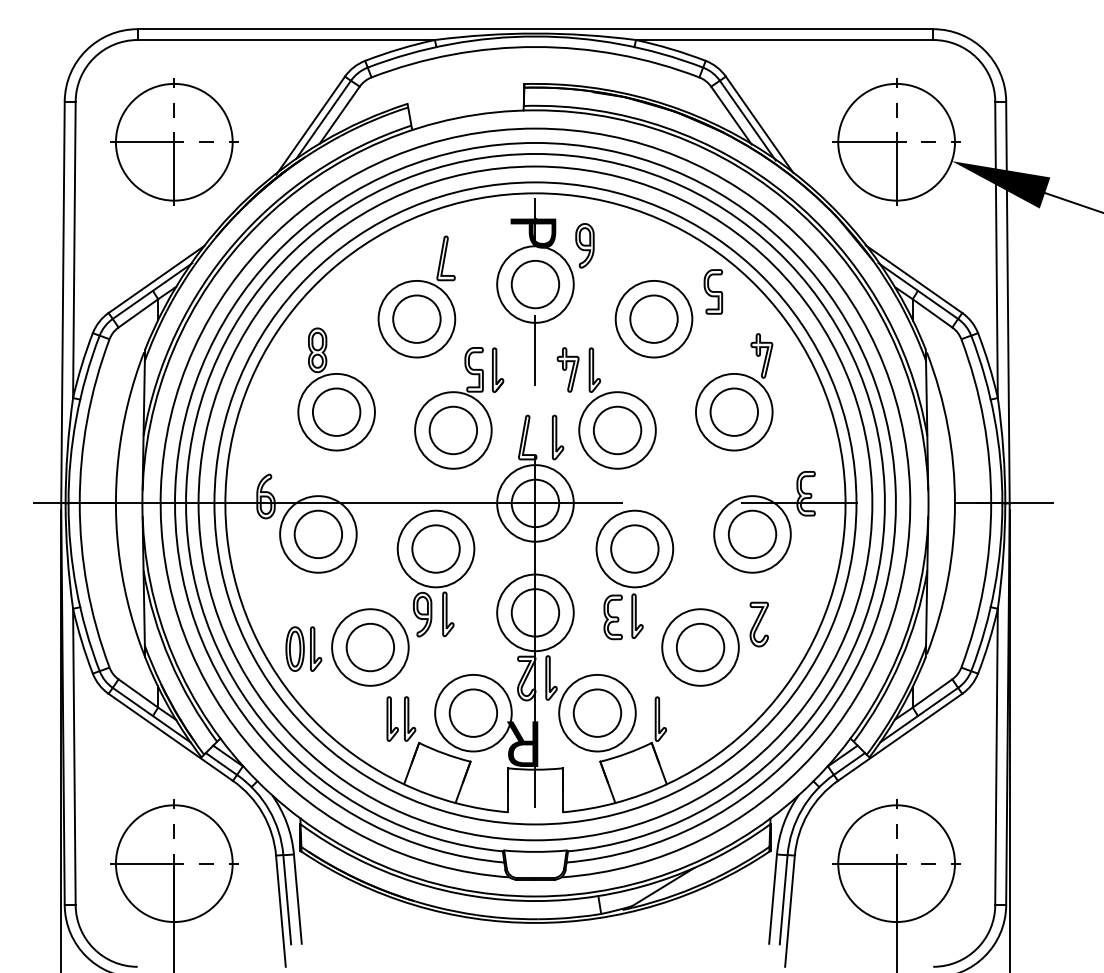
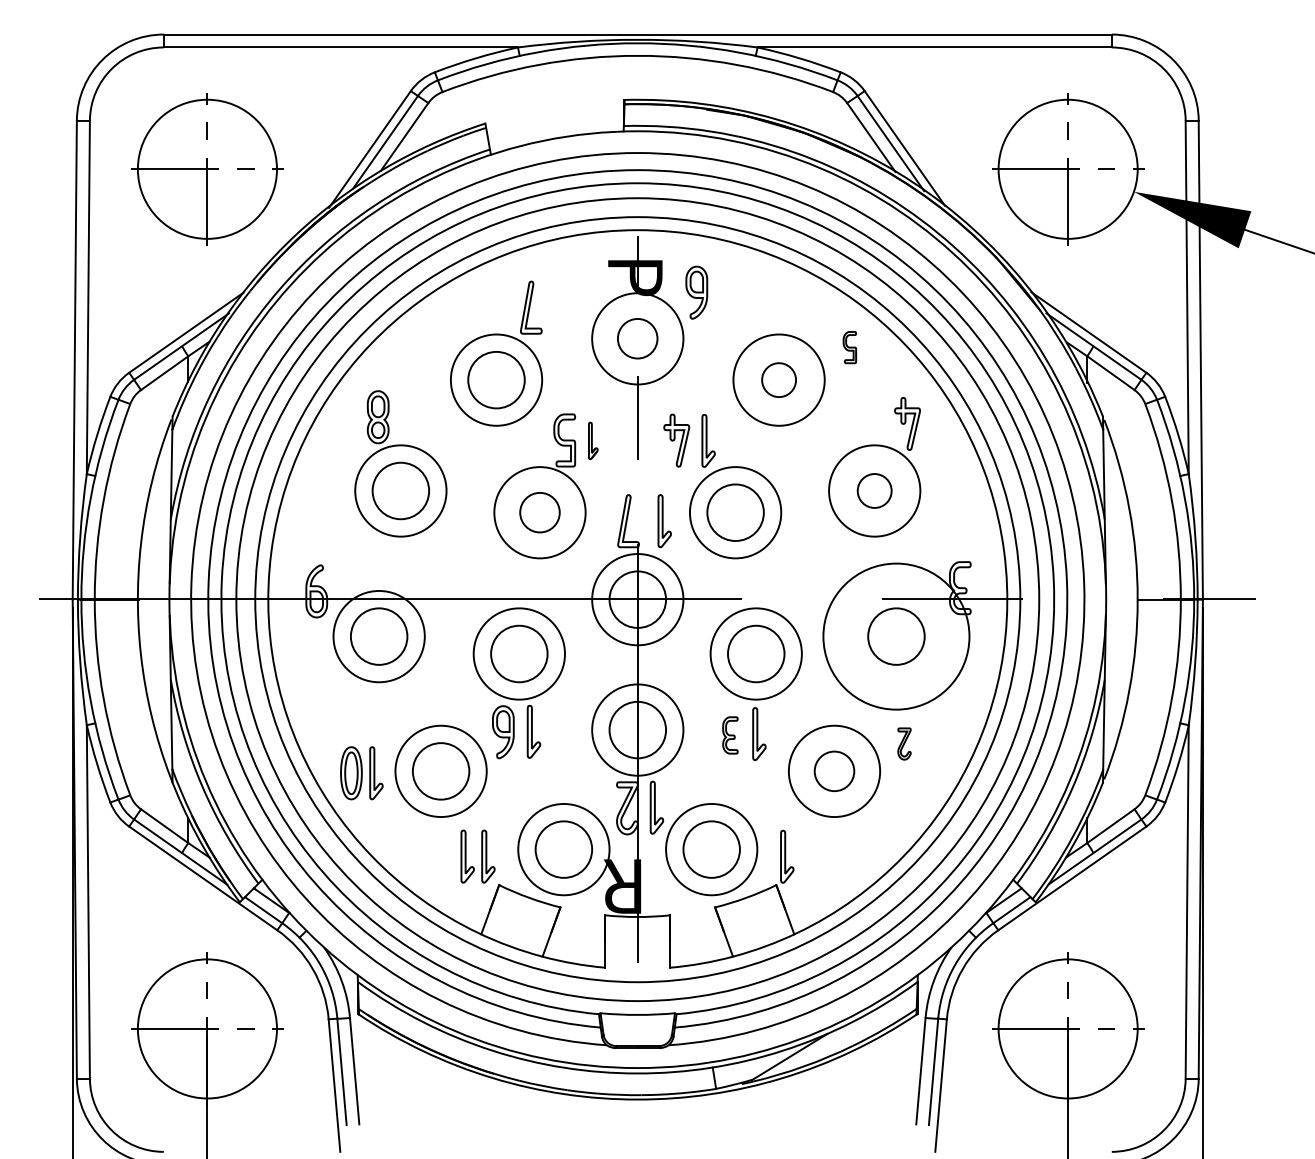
circle: (535, 284) -> (637, 338), size x0.7
part: (713, 291) -> (849, 347), size x0.6
circle: (653, 318) -> (778, 379), size x0.6
part: (498, 369) -> (593, 440), size x0.7
circle: (734, 411) -> (874, 490), size x0.6
circle: (452, 430) -> (539, 512), size x0.7
circle: (752, 534) -> (896, 636), size x1.6
part: (613, 617) -> (730, 735), size x0.7
part: (759, 624) -> (904, 743), size x0.6
circle: (700, 647) -> (834, 771), size x0.7

